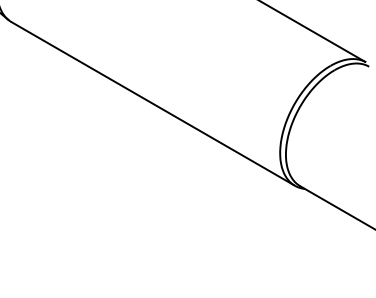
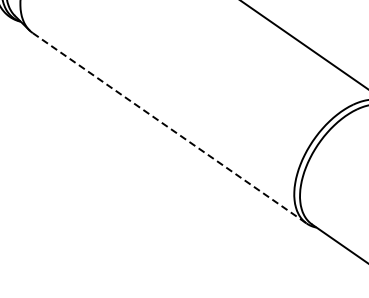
line: (153, 104) -> (169, 128), solid -> dashed

